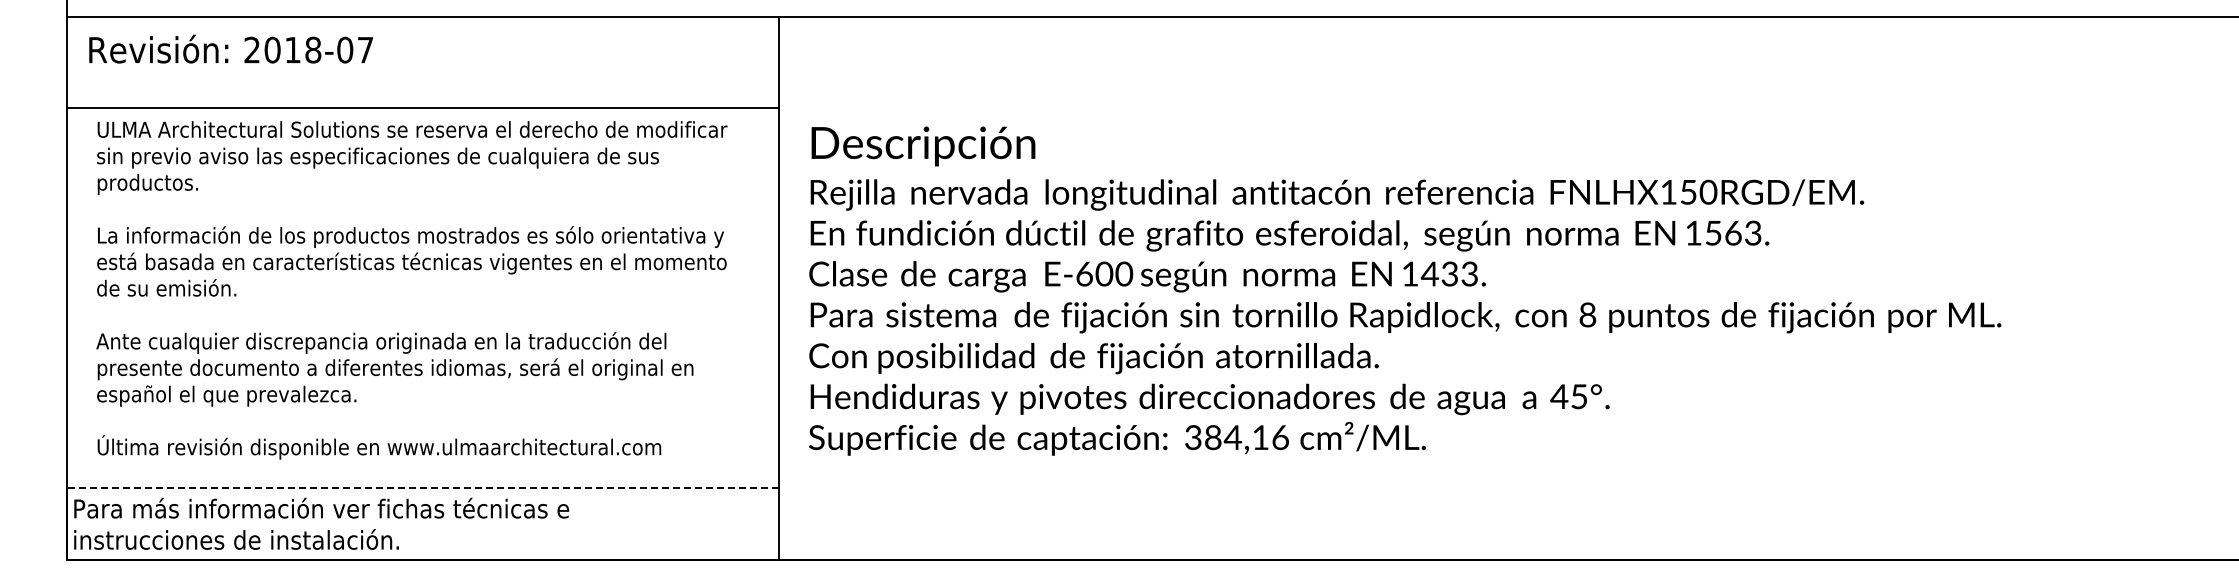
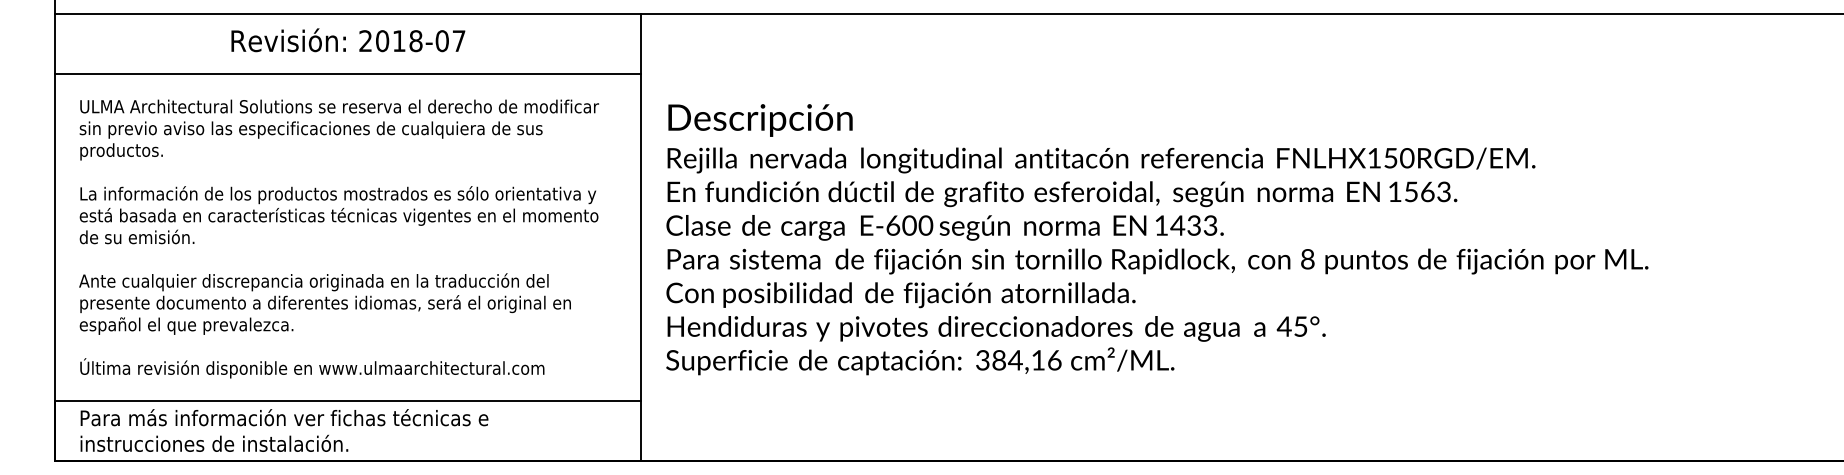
text: (230, 48) -> (347, 39), moved
line: (422, 108) -> (347, 73), moved
line: (422, 487) -> (347, 401), dashed -> solid
text: (321, 523) -> (284, 430), moved

